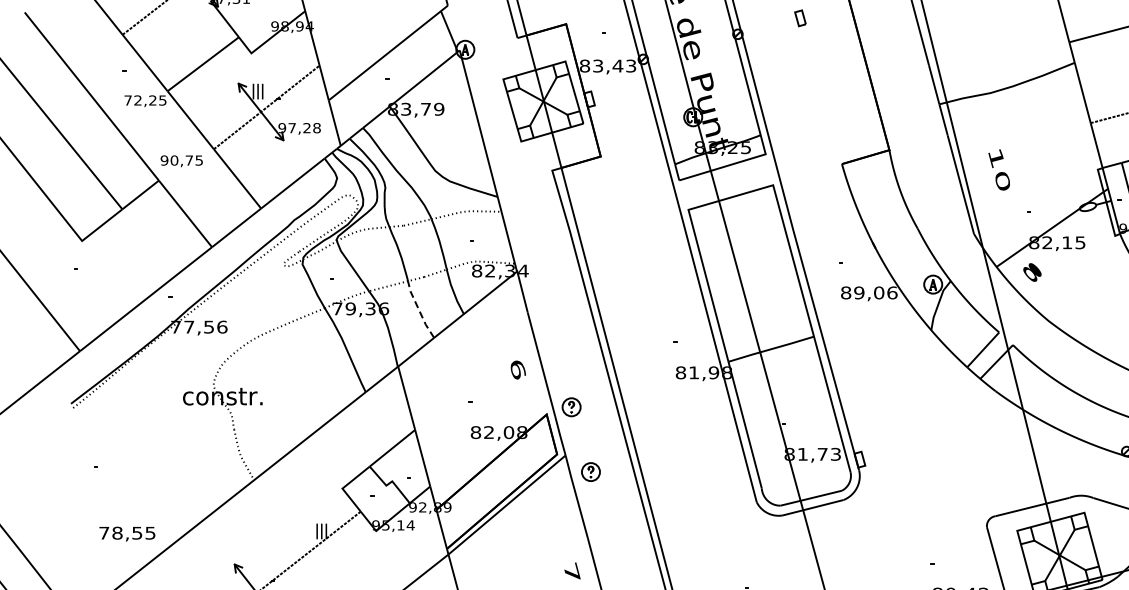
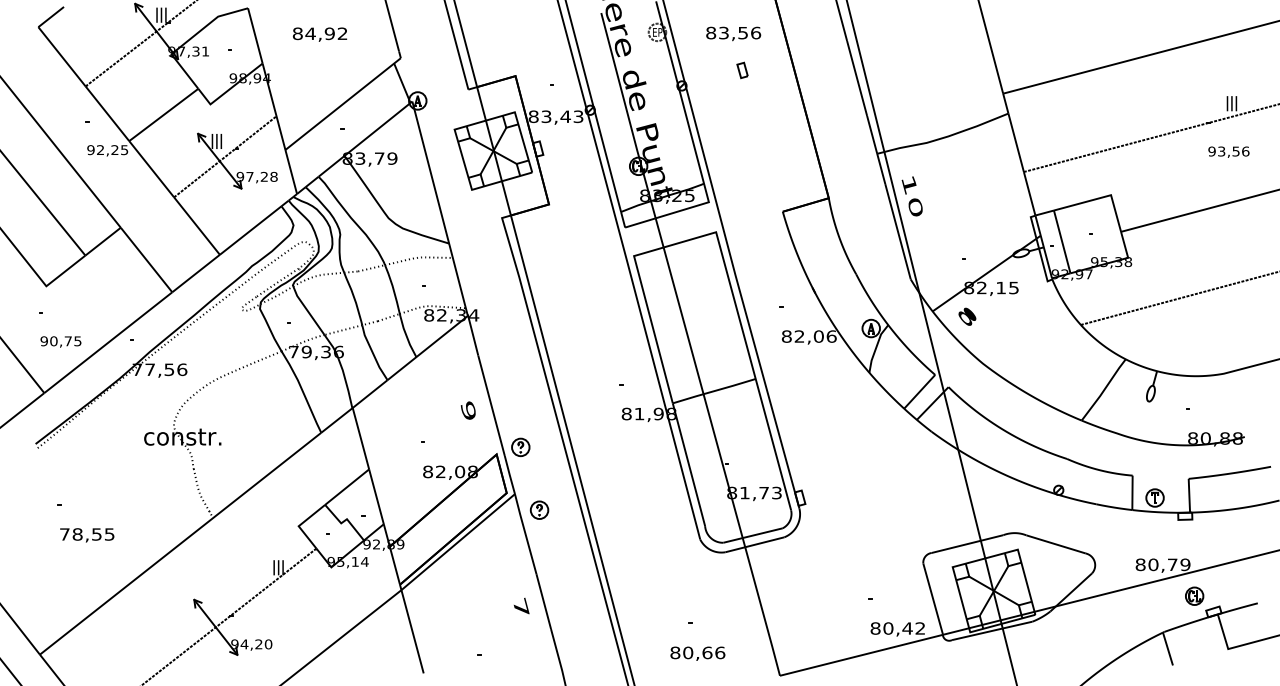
text: (127, 100) -> (90, 150), 72,25 -> 92,25
text: (181, 160) -> (60, 341), moved
text: (998, 170) -> (911, 196), moved
text: (859, 292) -> (799, 336), 89,06 -> 82,06
line: (418, 310) -> (372, 353), dashed -> solid
text: (517, 369) -> (468, 410), 6 -> 9
text: (127, 534) -> (87, 535), moved

